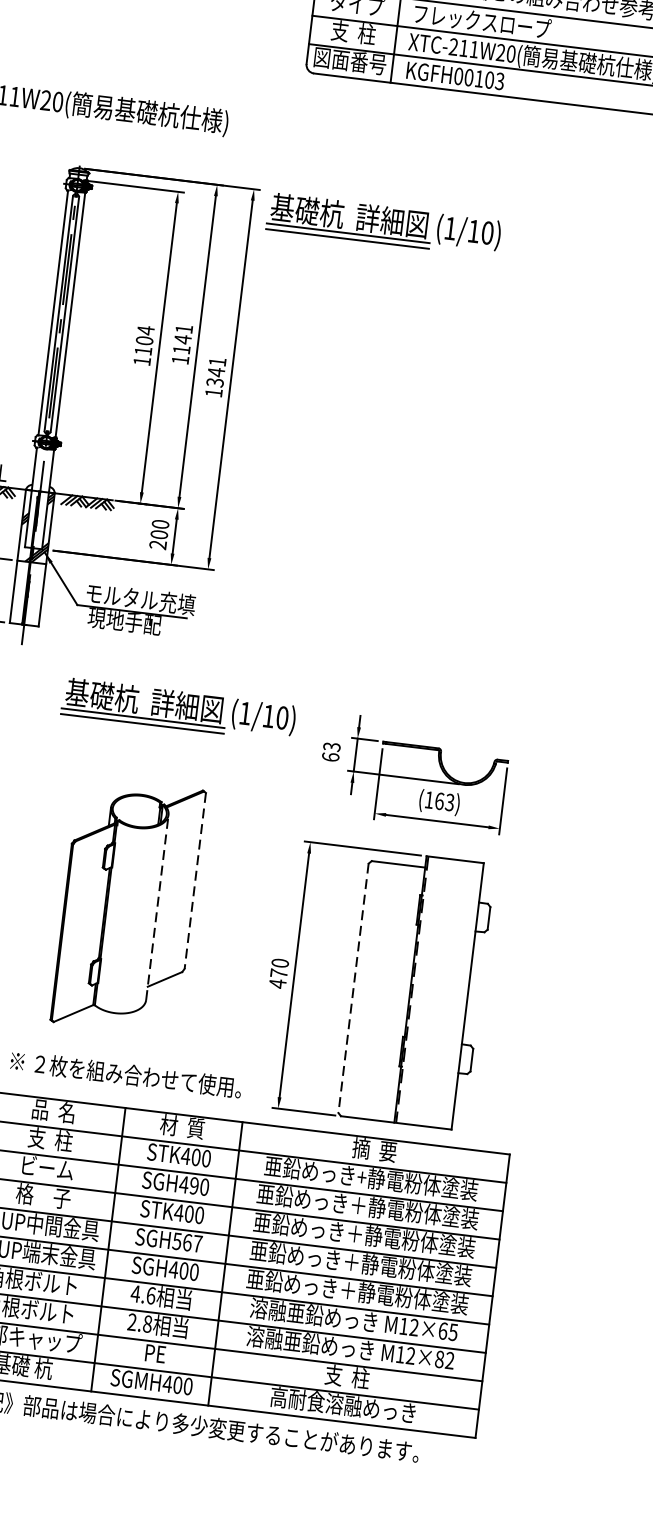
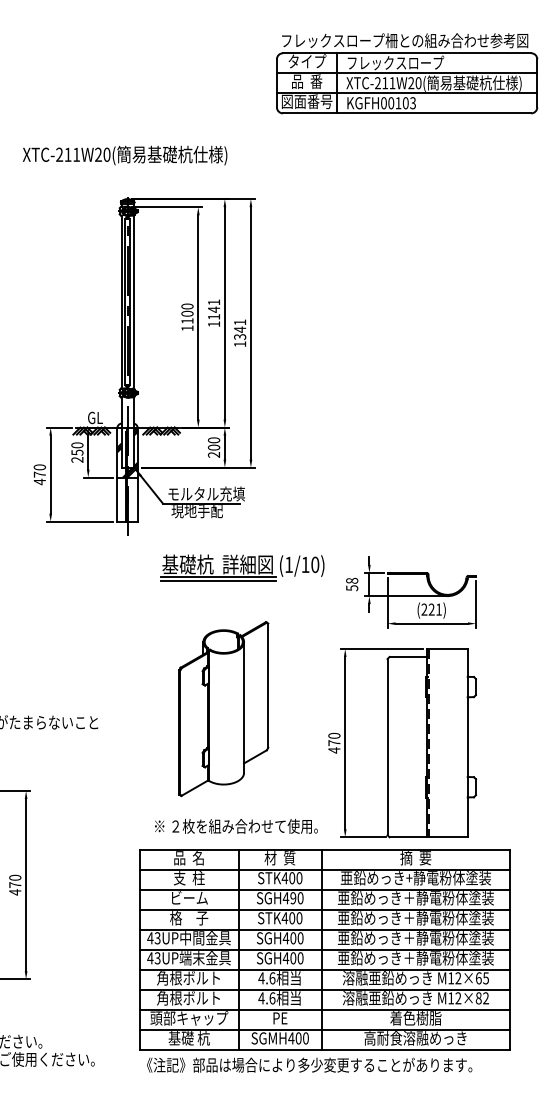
text: (352, 32) -> (306, 81), 支  柱 -> 品  番
part: (384, 224) -> (344, 212), removed
text: (145, 330) -> (187, 306), 1104 -> 1100
text: (331, 752) -> (352, 584), 63 -> 58
text: (439, 801) -> (431, 609), (163) -> (221)
line: (195, 882) -> (268, 686), dashed -> solid
line: (158, 906) -> (244, 706), dashed -> solid
line: (353, 988) -> (387, 747), dashed -> solid
text: (186, 1242) -> (292, 938), SGH567 -> SGH400
text: (139, 1323) -> (266, 998), 2.8 -> 4.6
text: (346, 1377) -> (415, 1018), 支  柱 -> 着色樹脂

